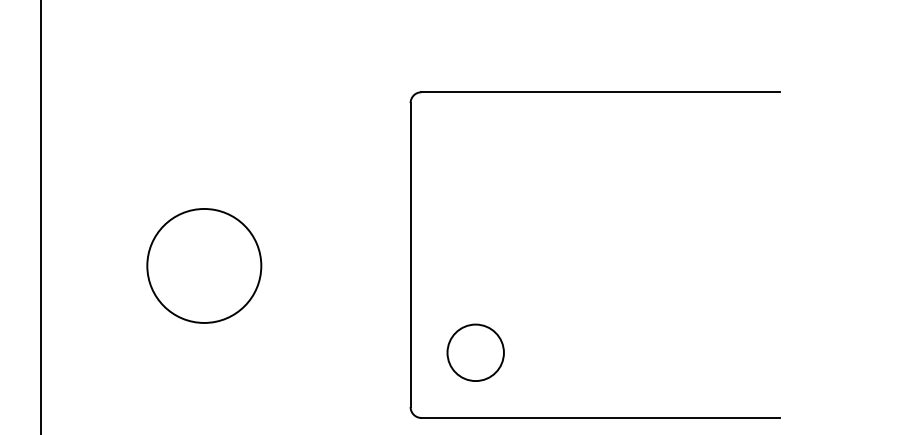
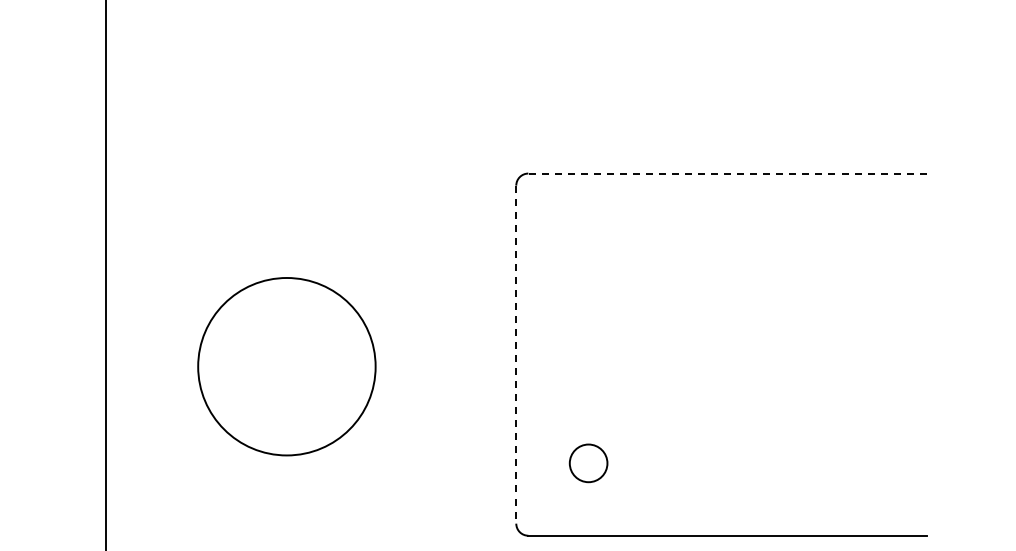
line: (600, 92) -> (727, 173), solid -> dashed
line: (410, 255) -> (516, 355), solid -> dashed
circle: (203, 265) -> (286, 366), size x1.4
circle: (475, 353) -> (588, 463), size x0.6

